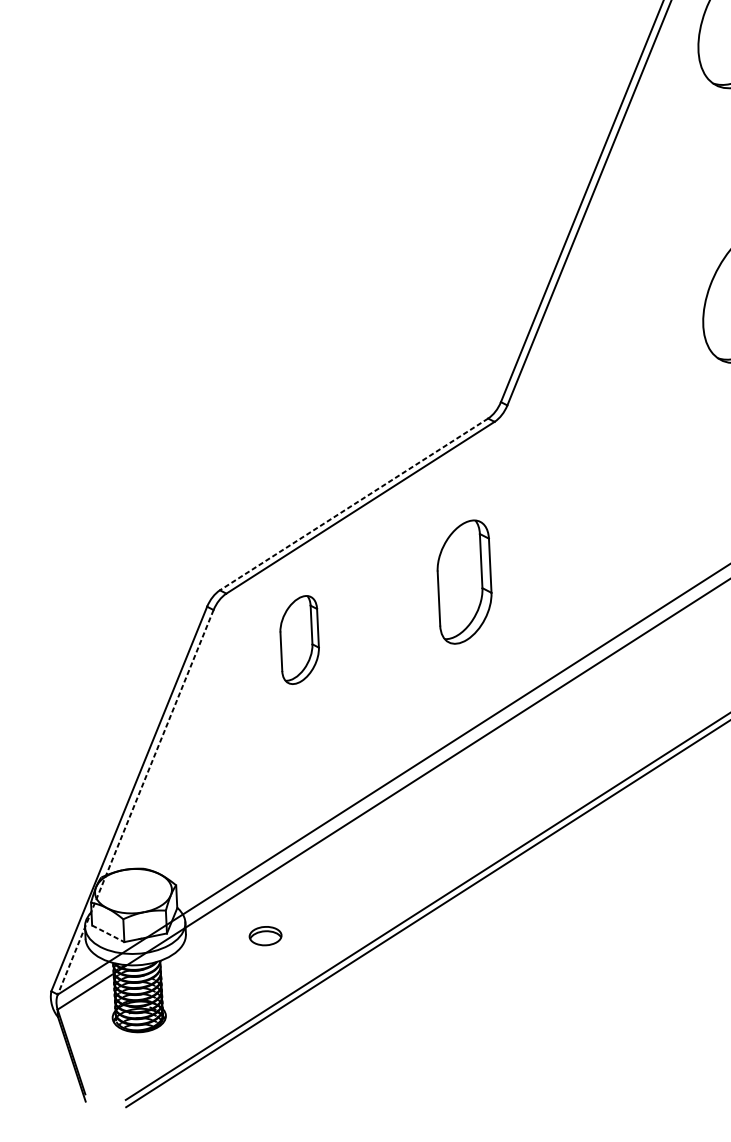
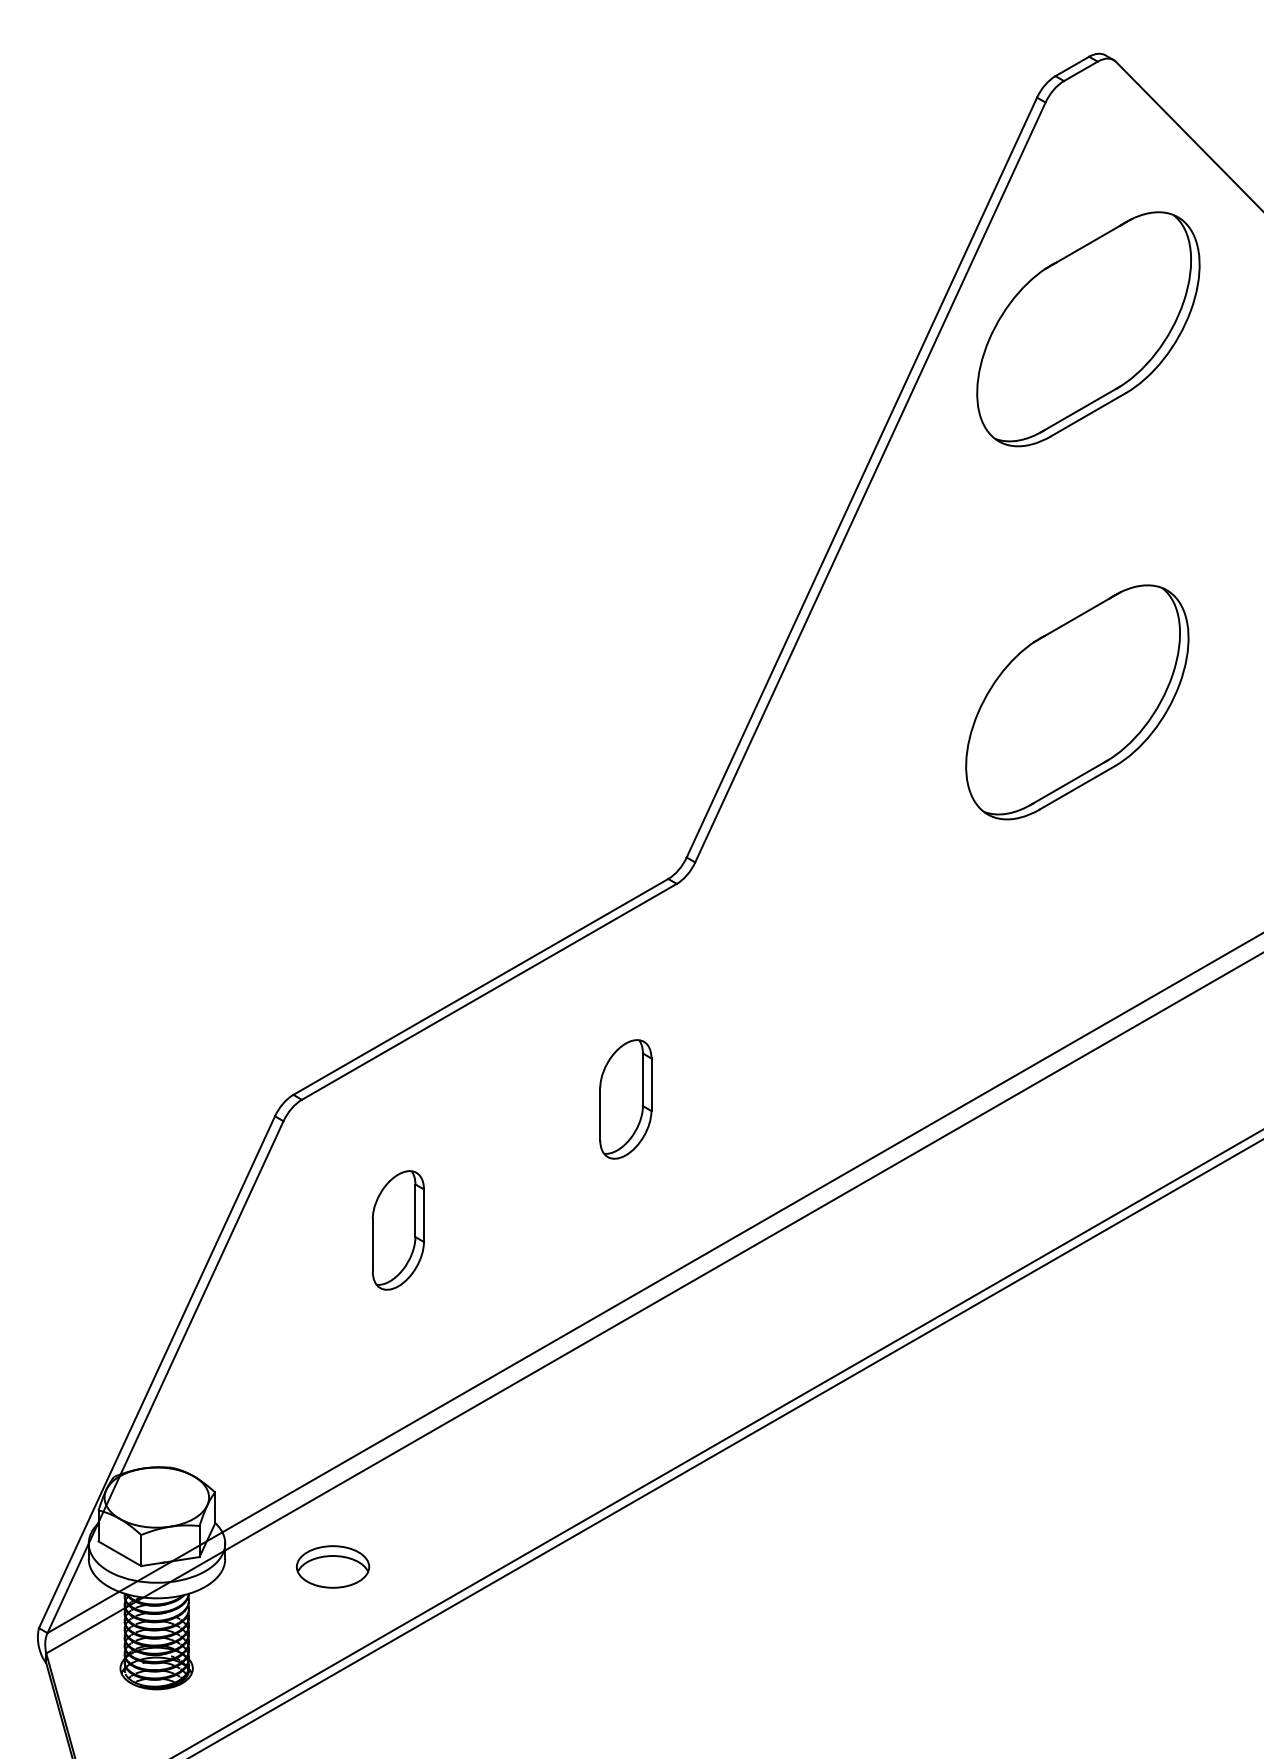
line: (353, 504) -> (480, 987), dashed -> solid
part: (464, 582) -> (625, 1099), size x0.71
part: (299, 640) -> (397, 1230), moved
line: (135, 802) -> (165, 1377), dashed -> solid
line: (107, 933) -> (119, 1553), dashed -> solid
part: (265, 935) -> (333, 1566), size x1.67

